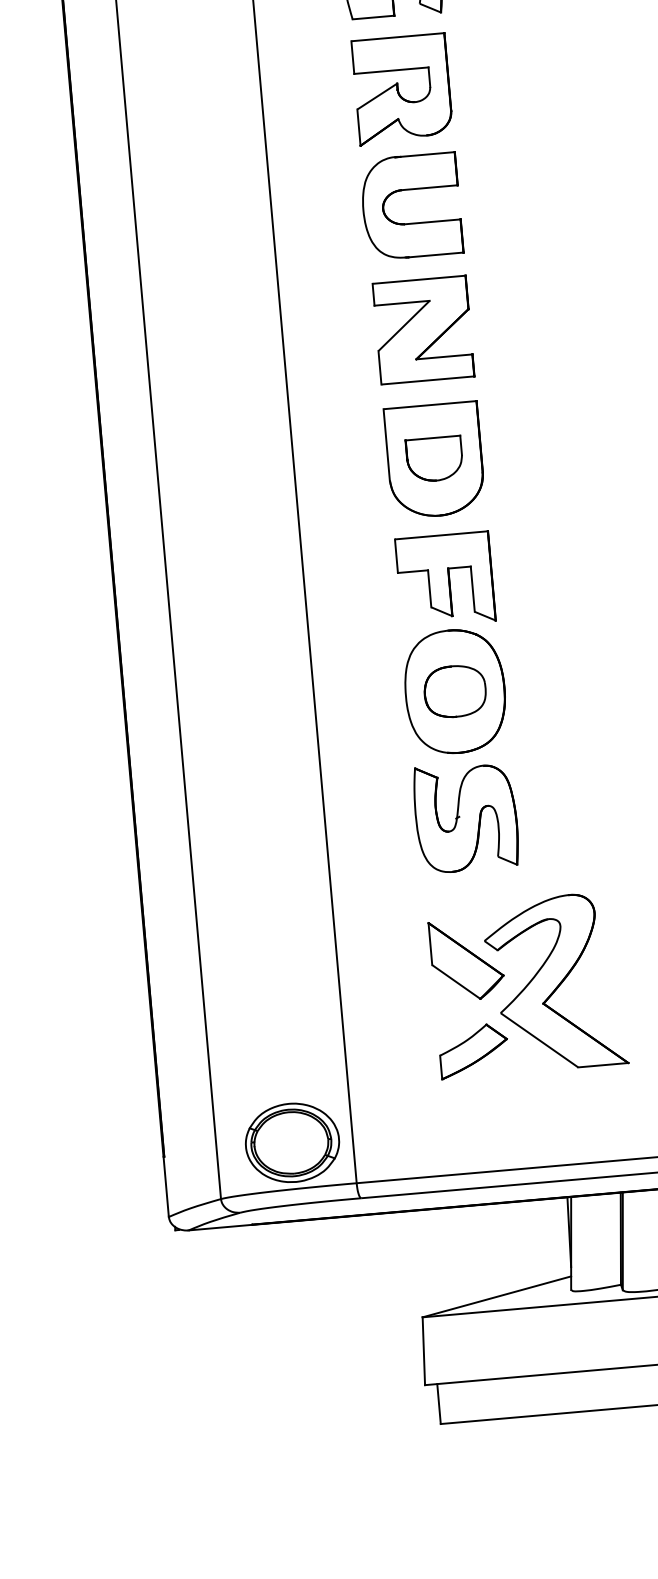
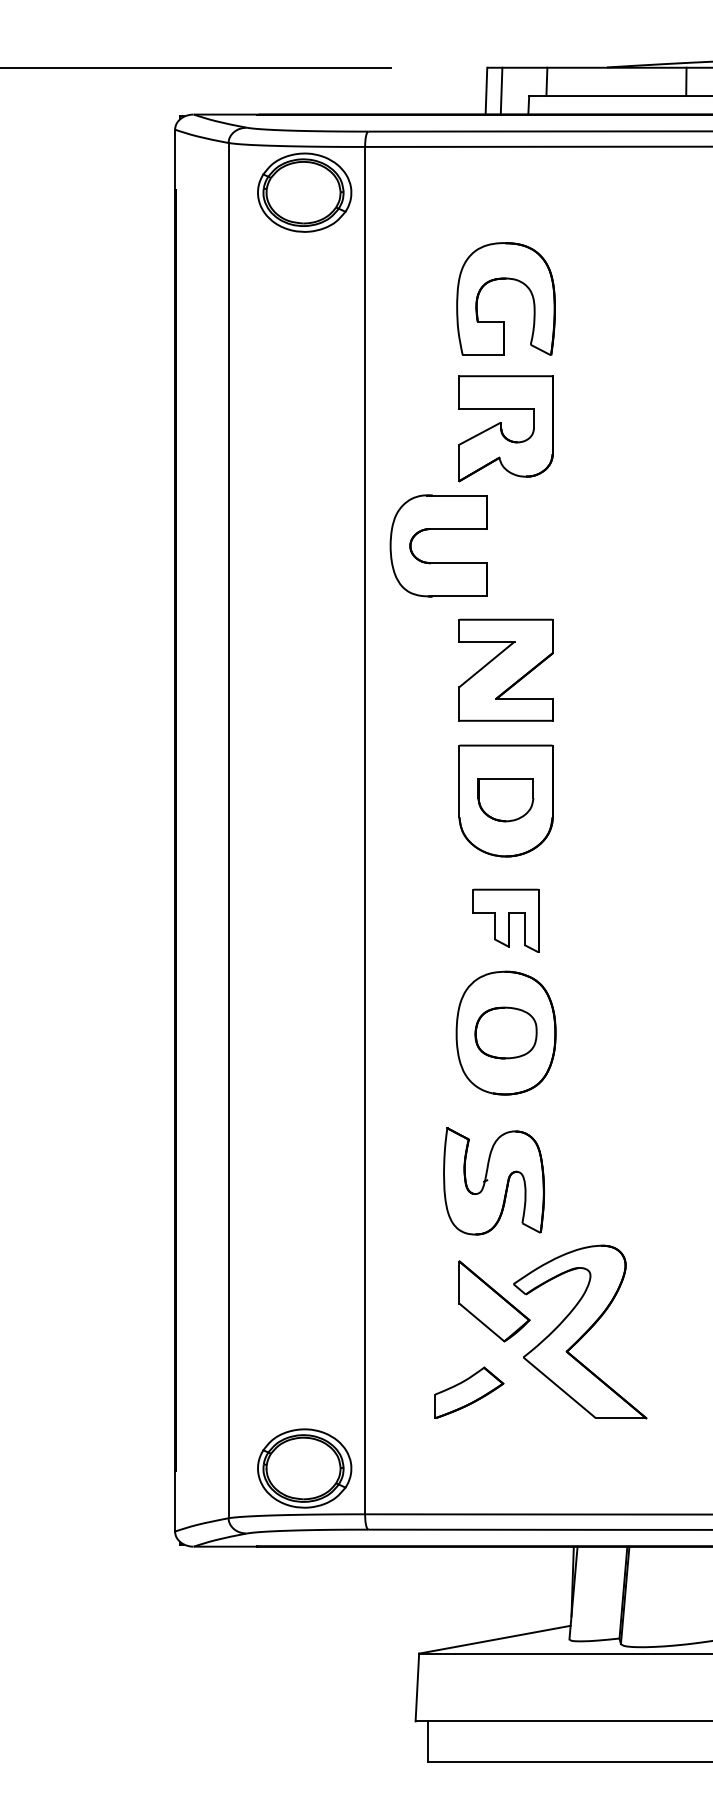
part: (409, 190) -> (438, 529), moved
part: (444, 579) -> (505, 920), size x0.7
part: (465, 817) -> (493, 1181), moved
part: (473, 1050) -> (469, 1392), moved

